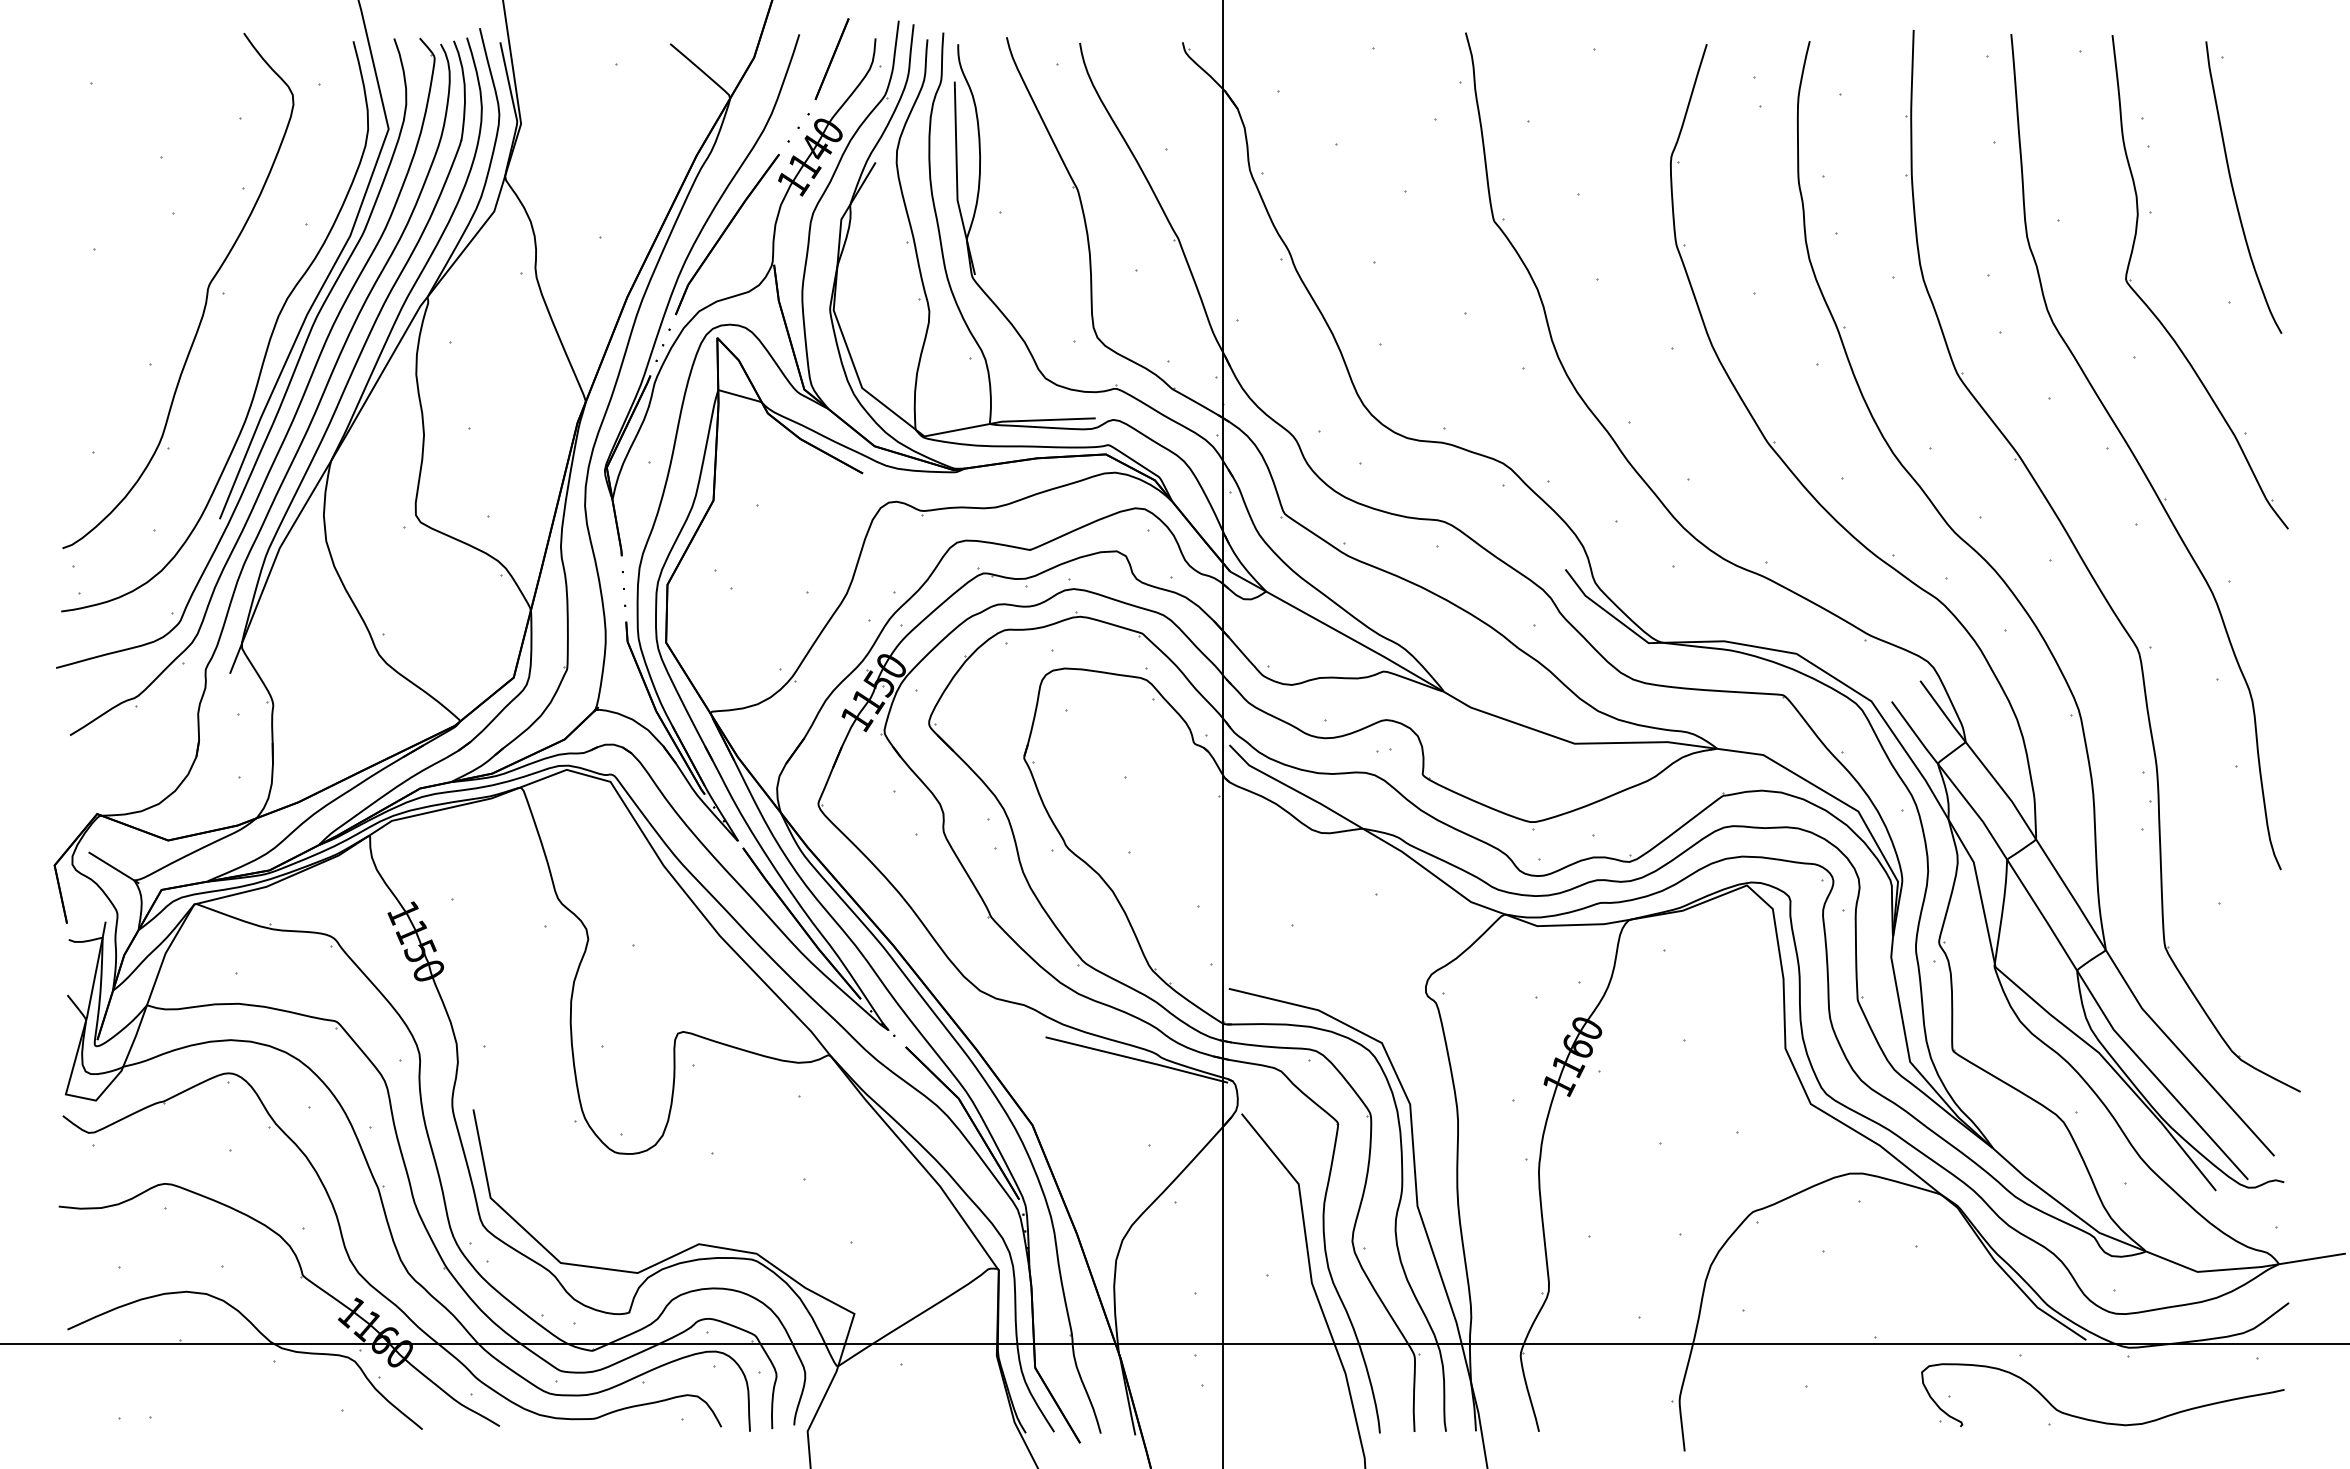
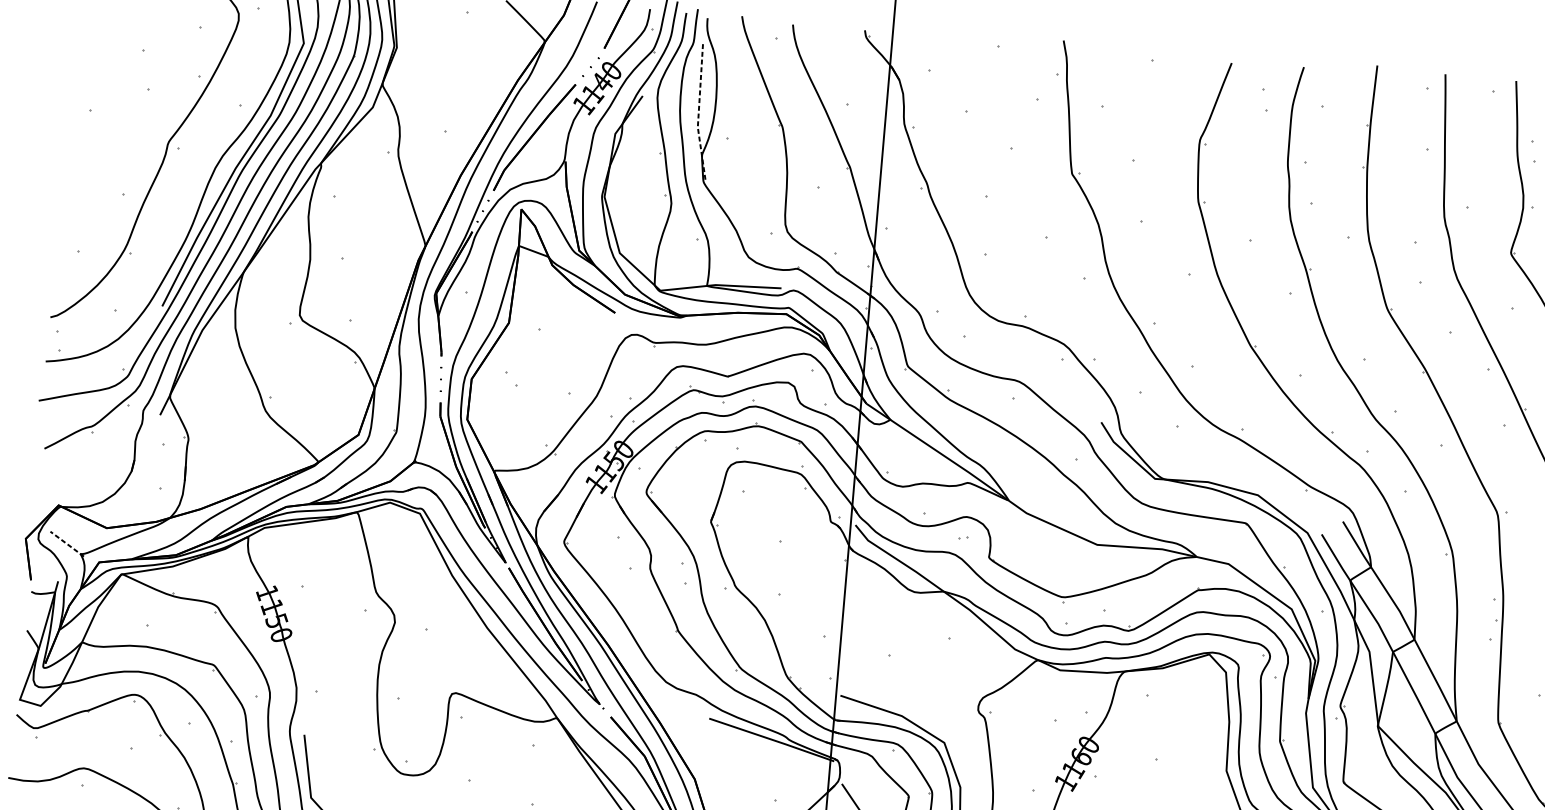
line: (957, 180) -> (698, 113), solid -> dashed
line: (113, 867) -> (66, 543), solid -> dashed

